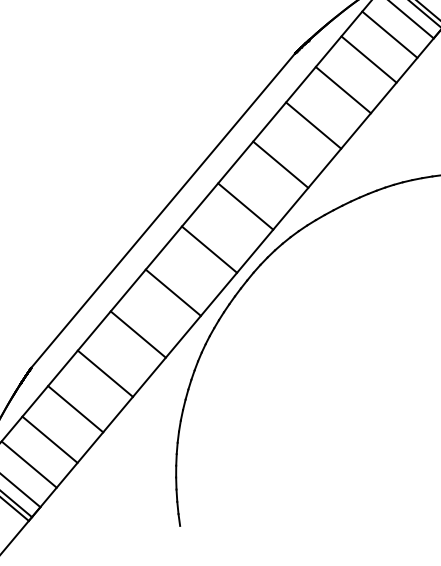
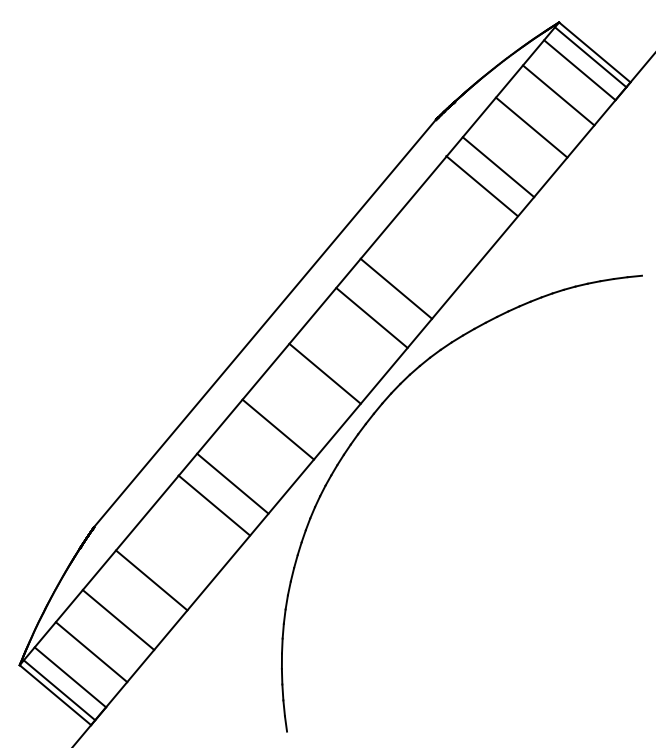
line: (313, 125) -> (481, 186), moved
line: (280, 164) -> (396, 288), moved
line: (105, 373) -> (214, 505), moved

